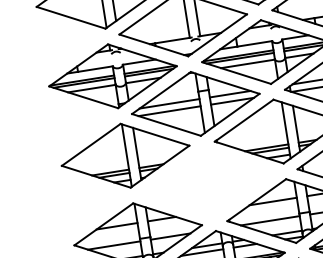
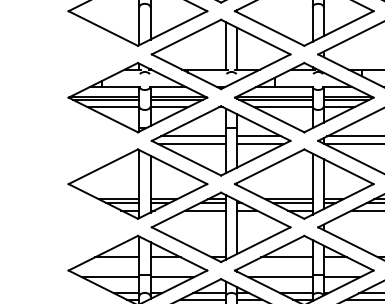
part: (207, 183) -> (220, 227), added

